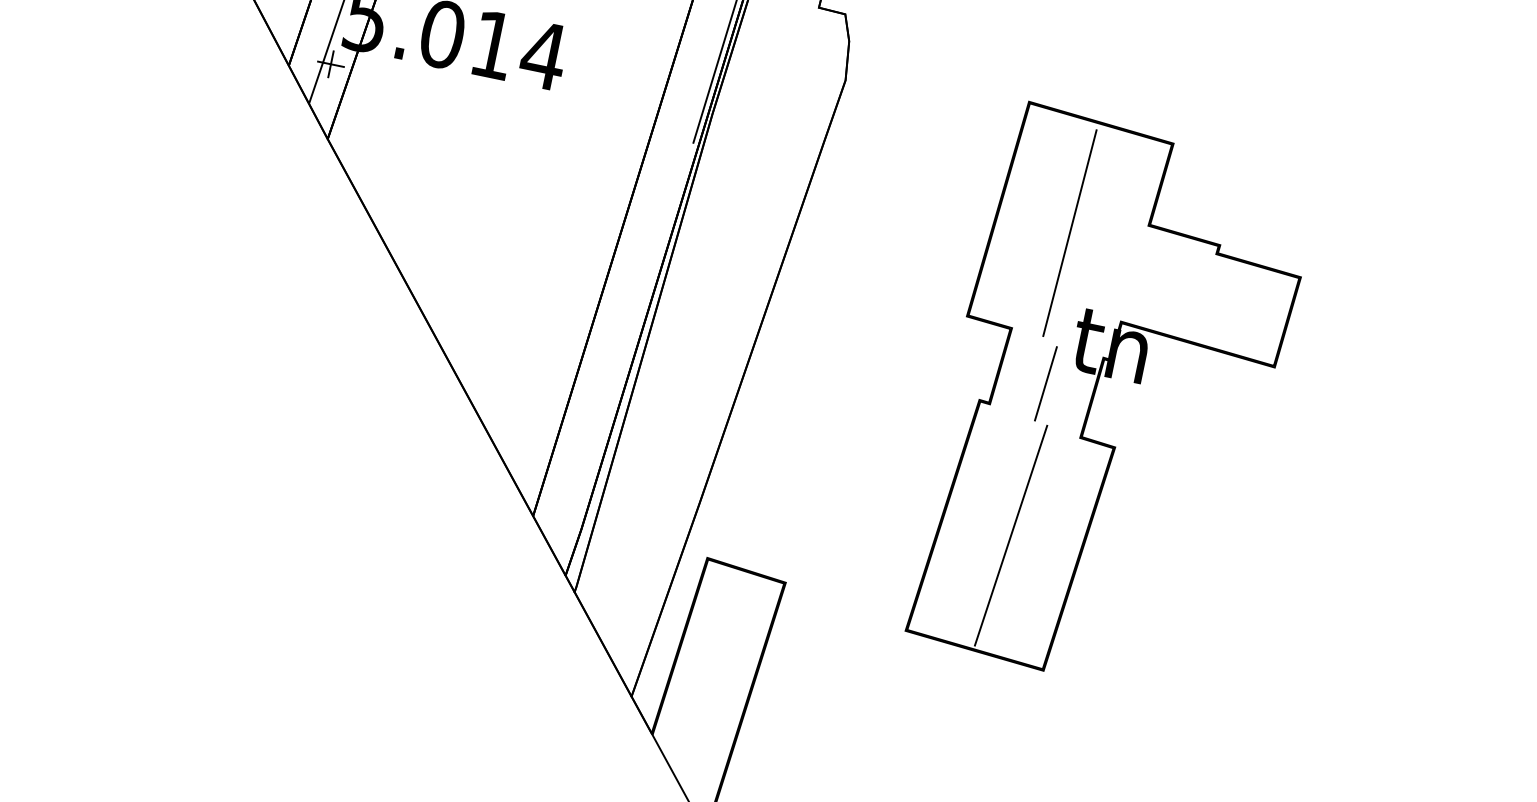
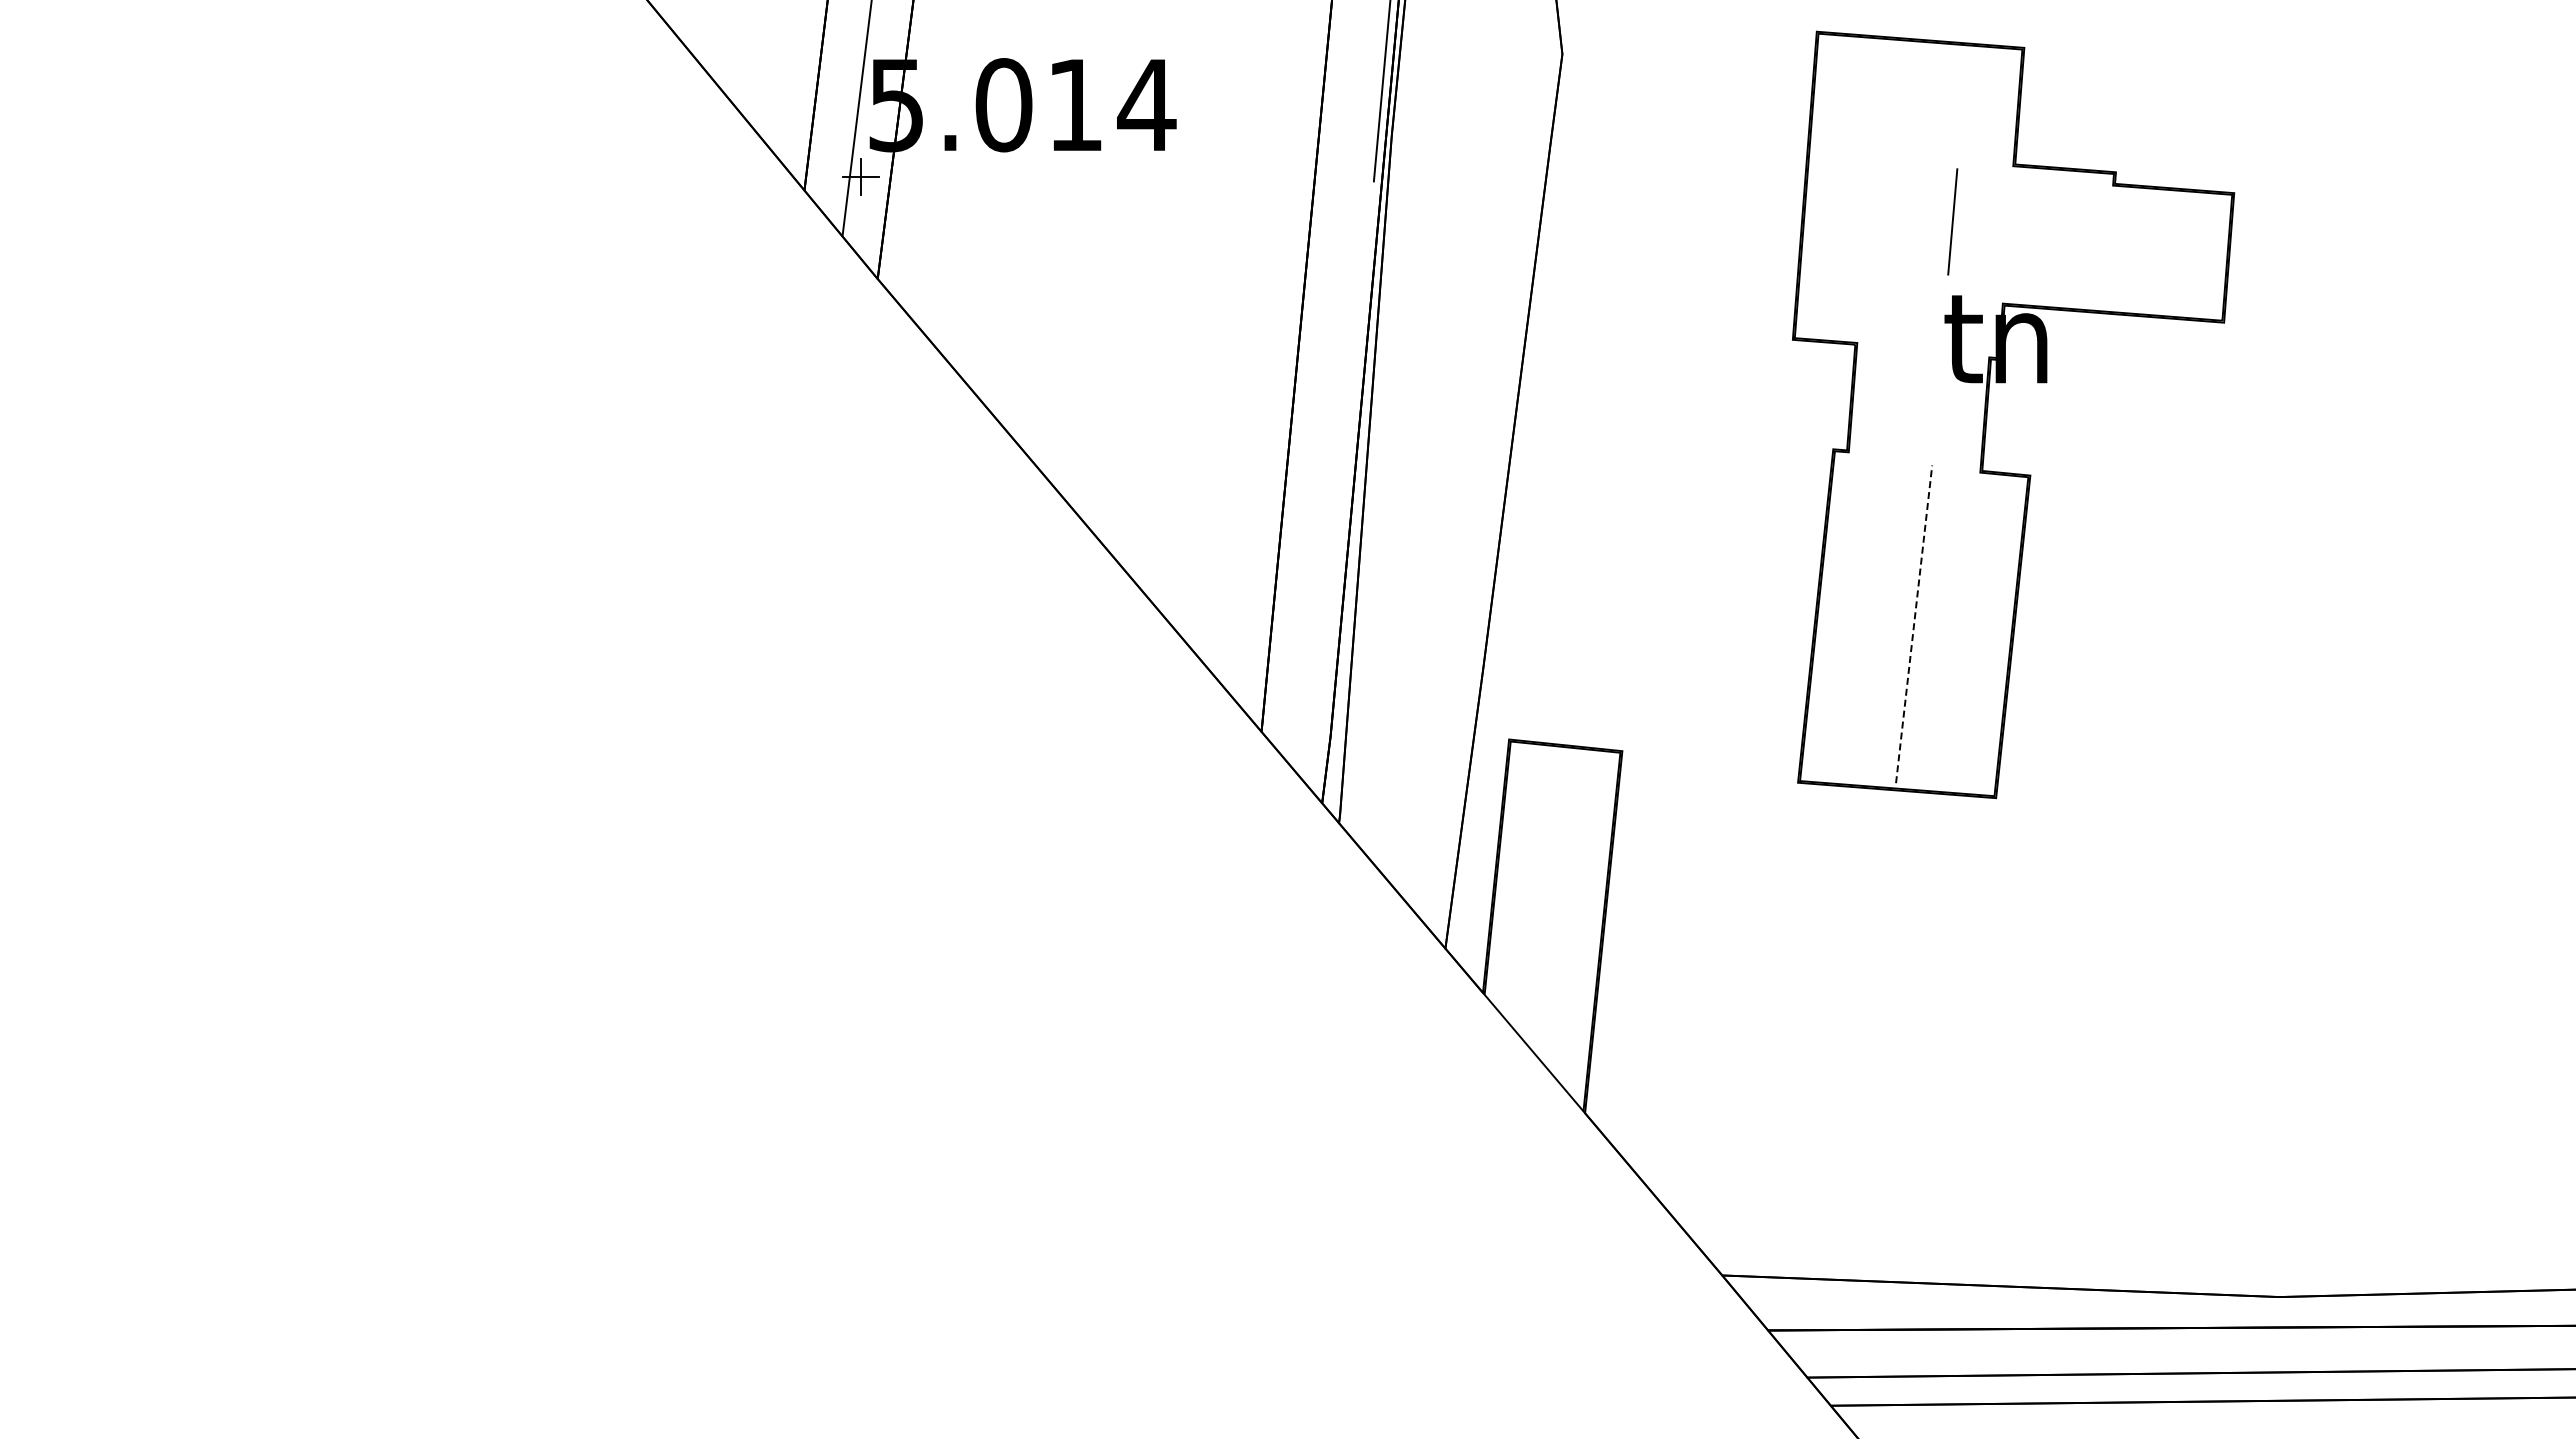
line: (1069, 232) -> (1908, 197), removed
line: (1045, 383) -> (1952, 221), moved
line: (1011, 535) -> (1914, 624), solid -> dashed

